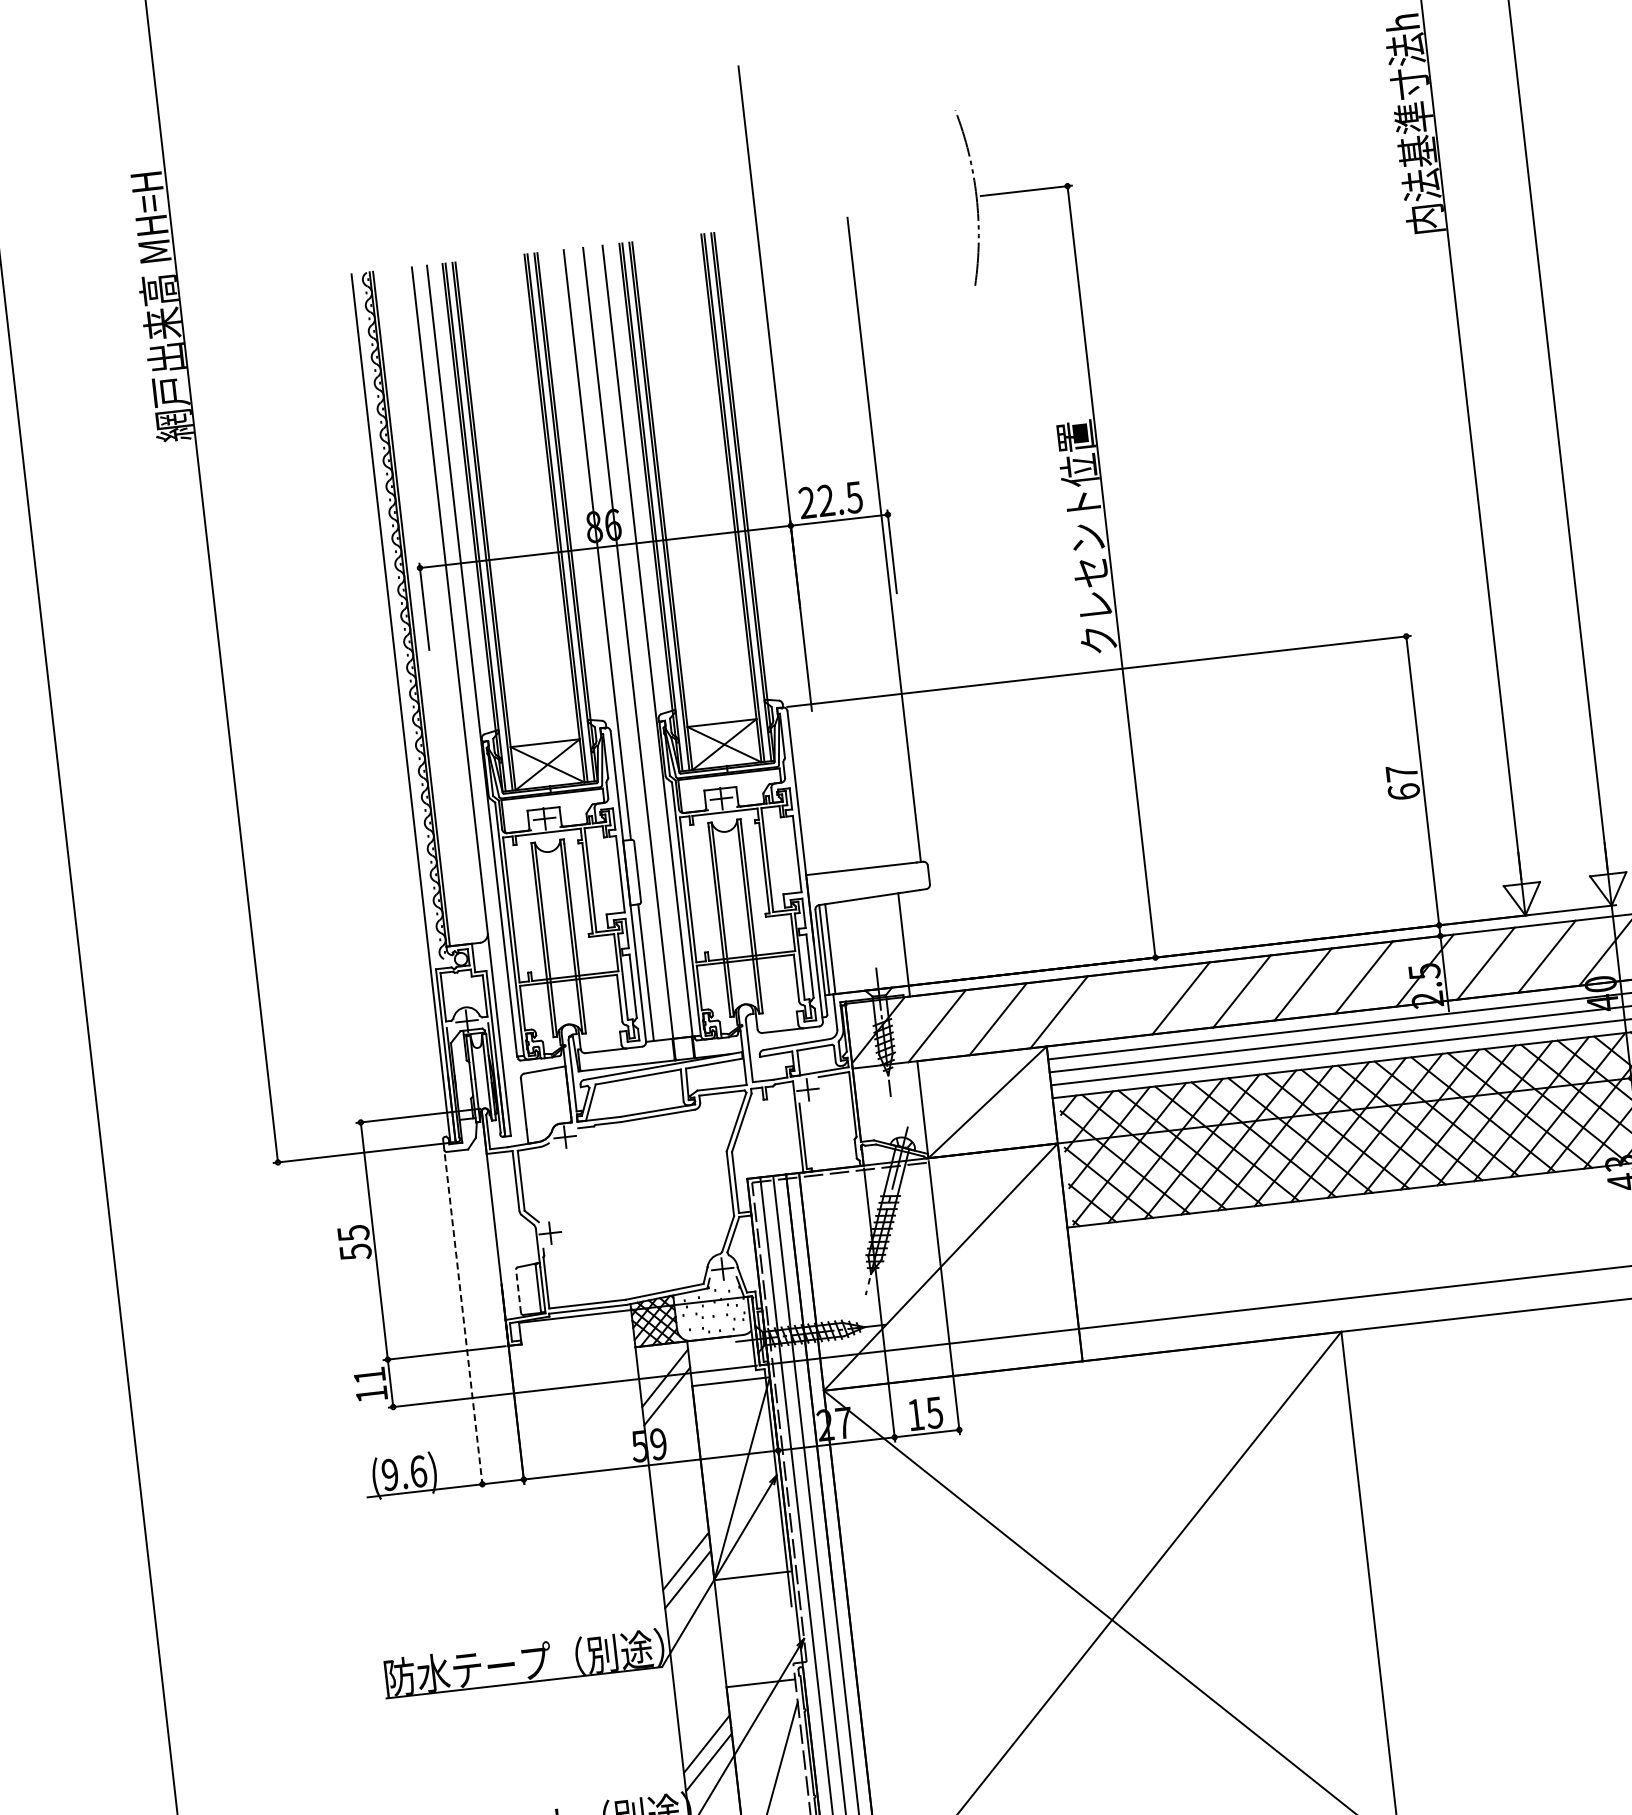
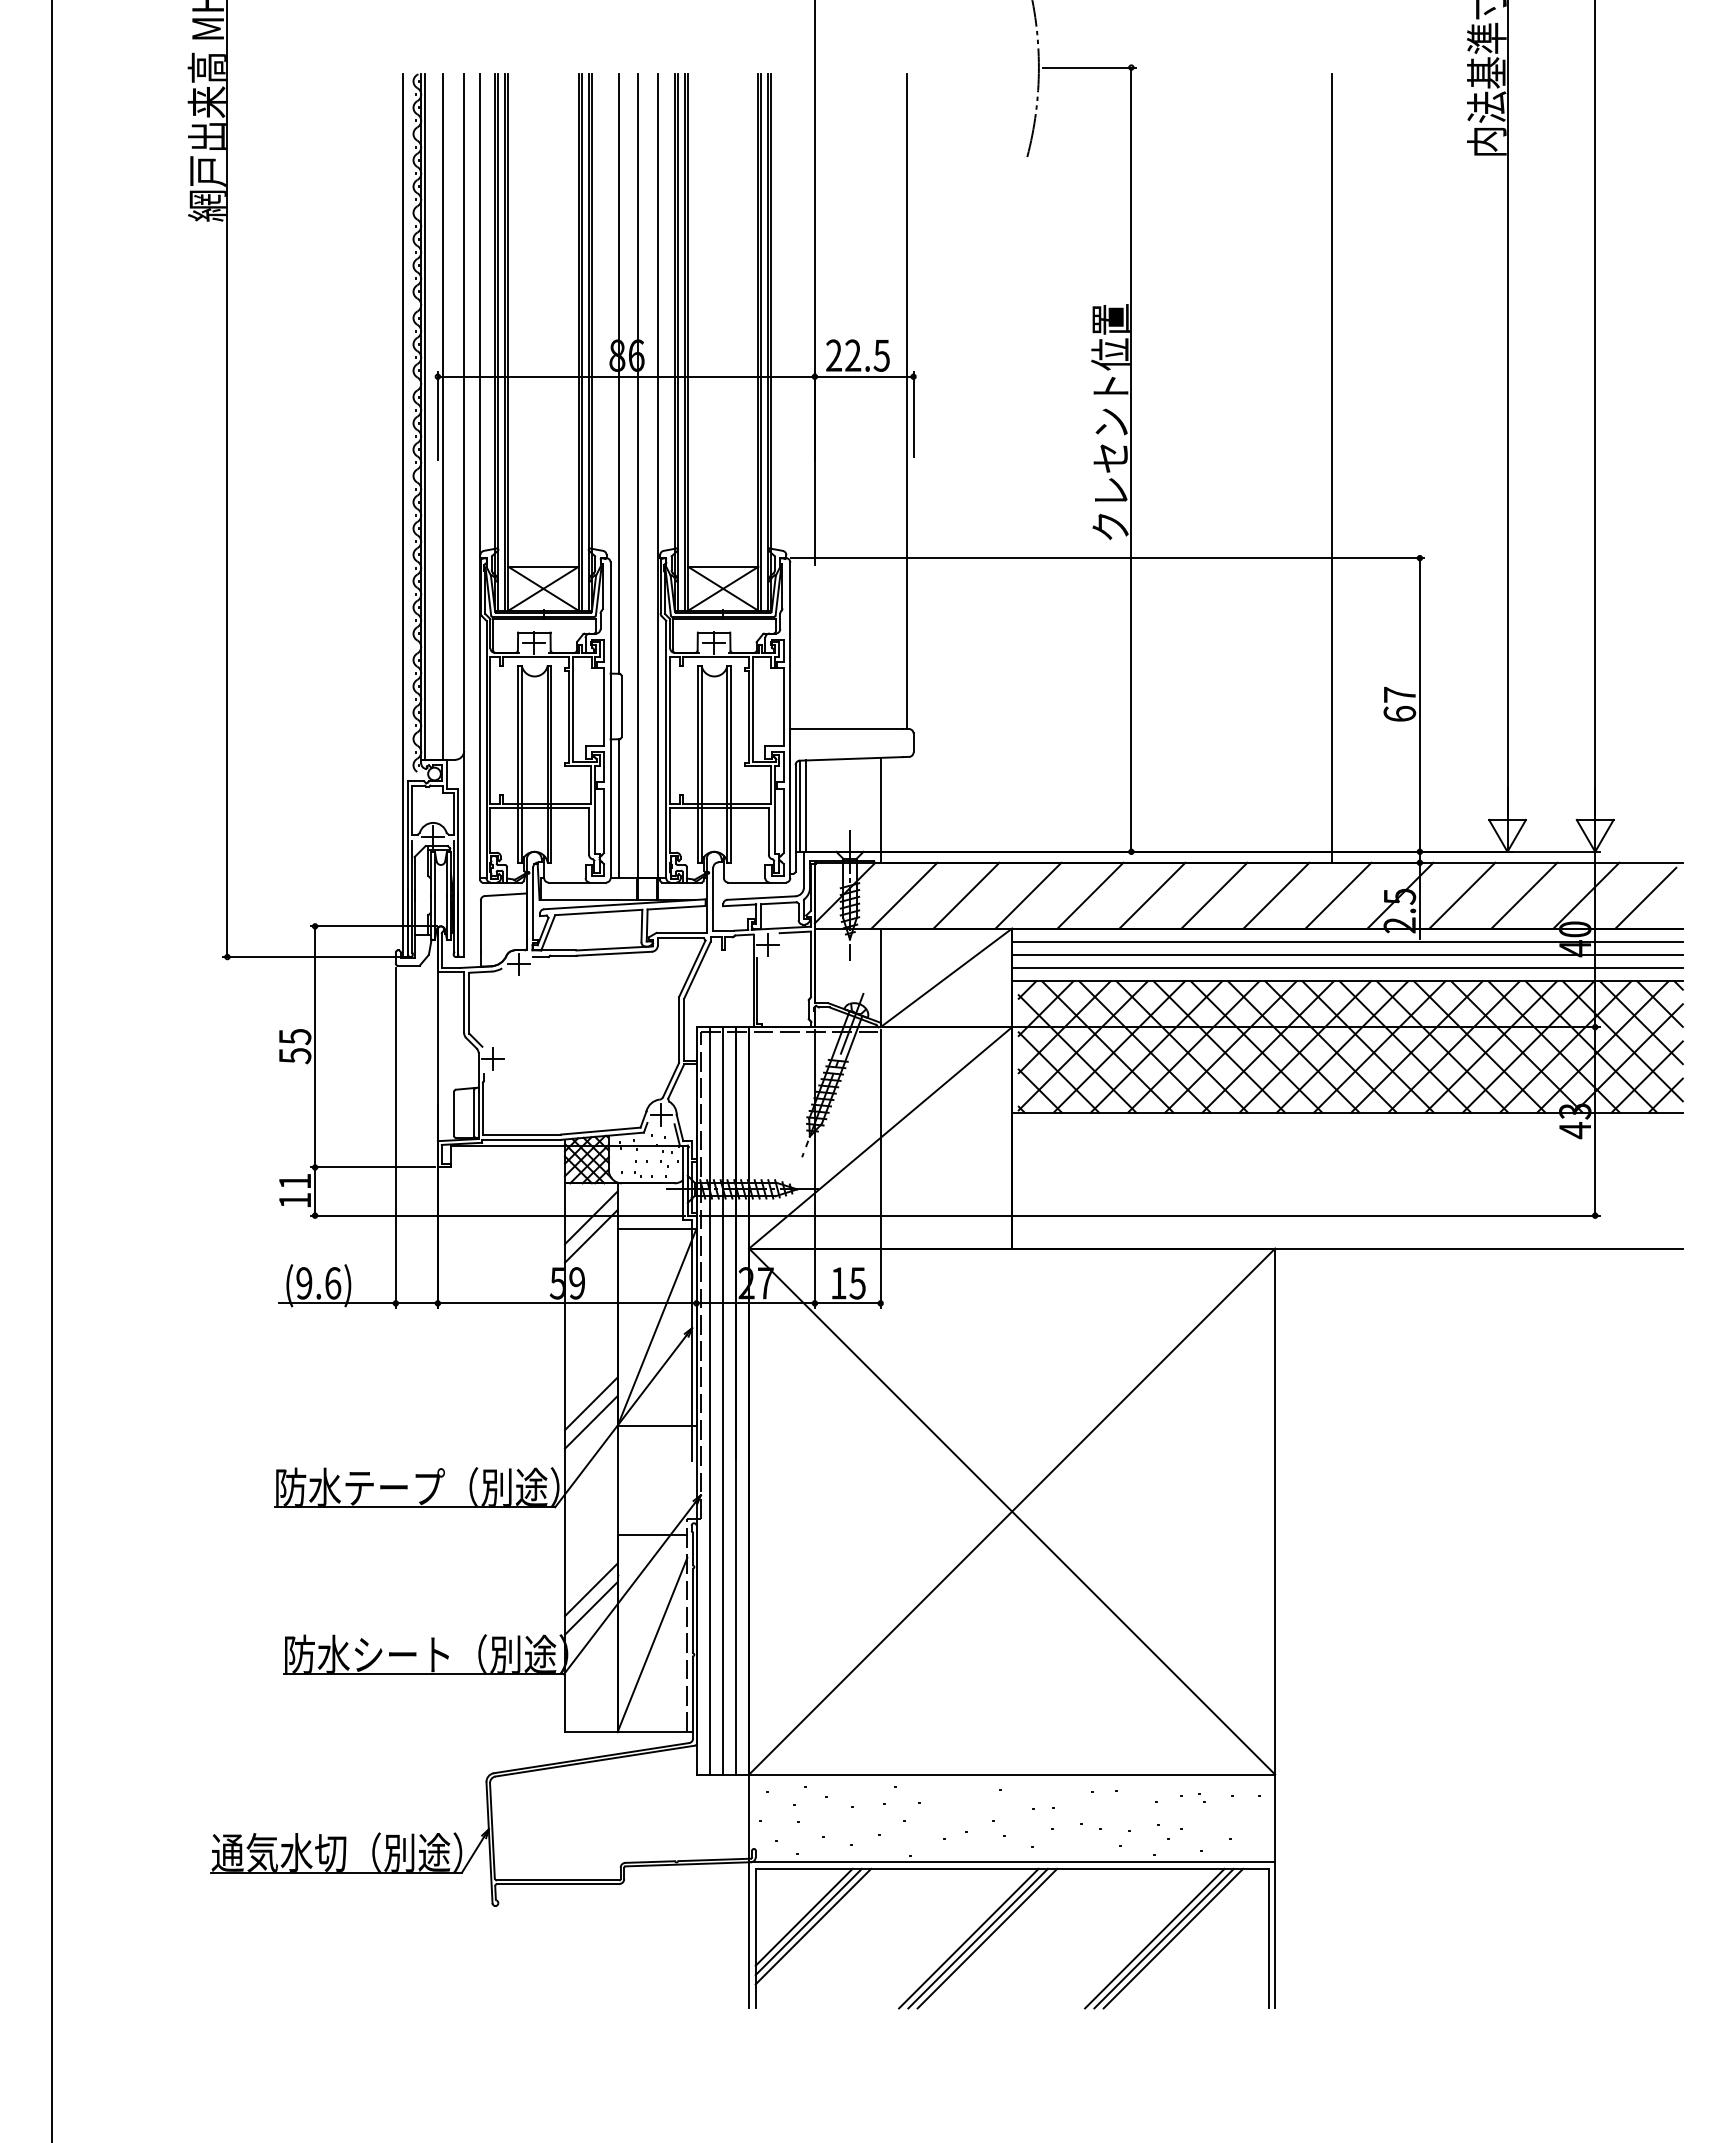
line: (1310, 558) -> (1332, 468), added
line: (429, 606) -> (443, 416), added
line: (1120, 1005) -> (1090, 895), added
line: (518, 1290) -> (454, 1113), dashed -> solid
line: (463, 1321) -> (395, 1137), dashed -> solid

